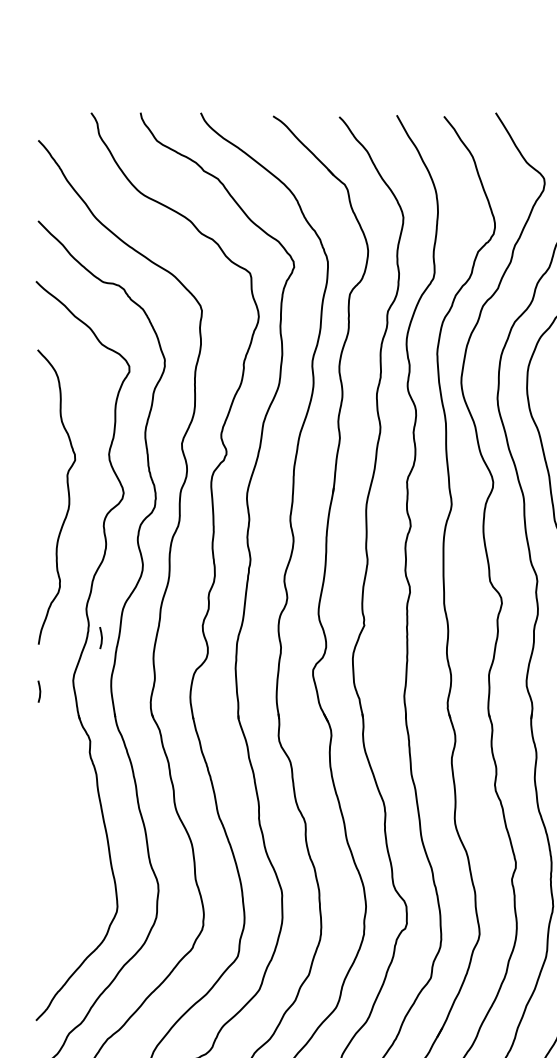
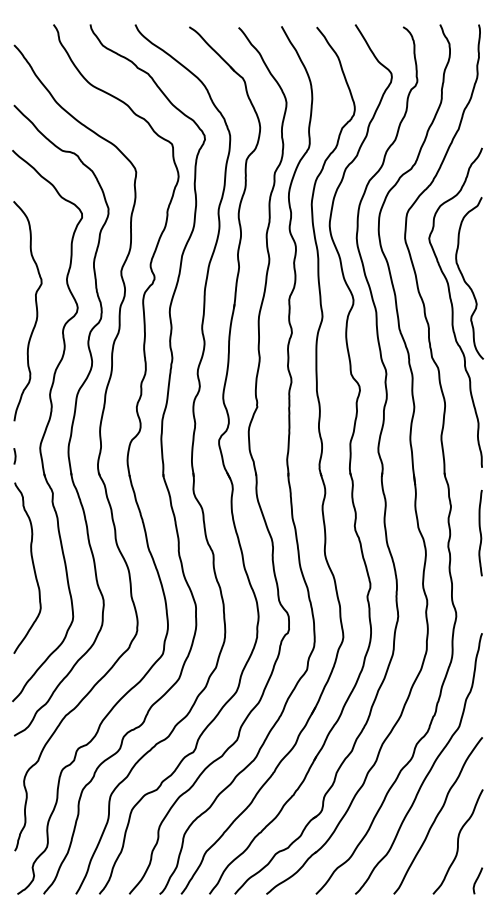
line: (100, 638) -> (60, 416), removed
curve: (62, 839) -> (32, 566), added

